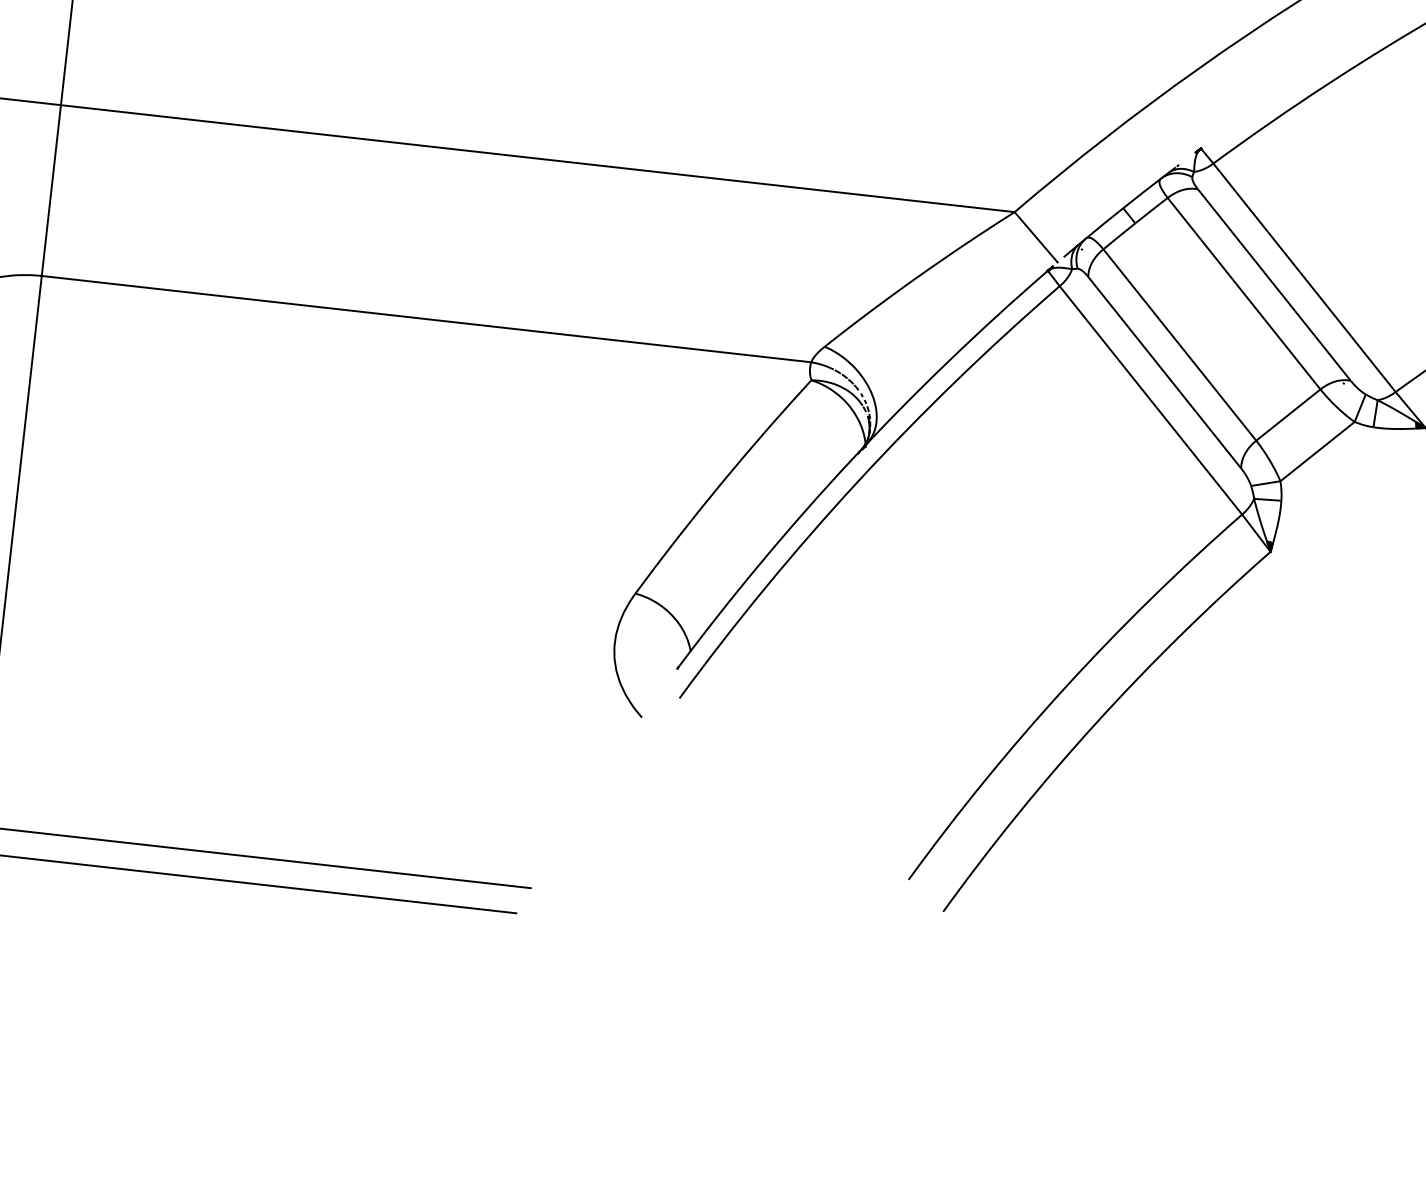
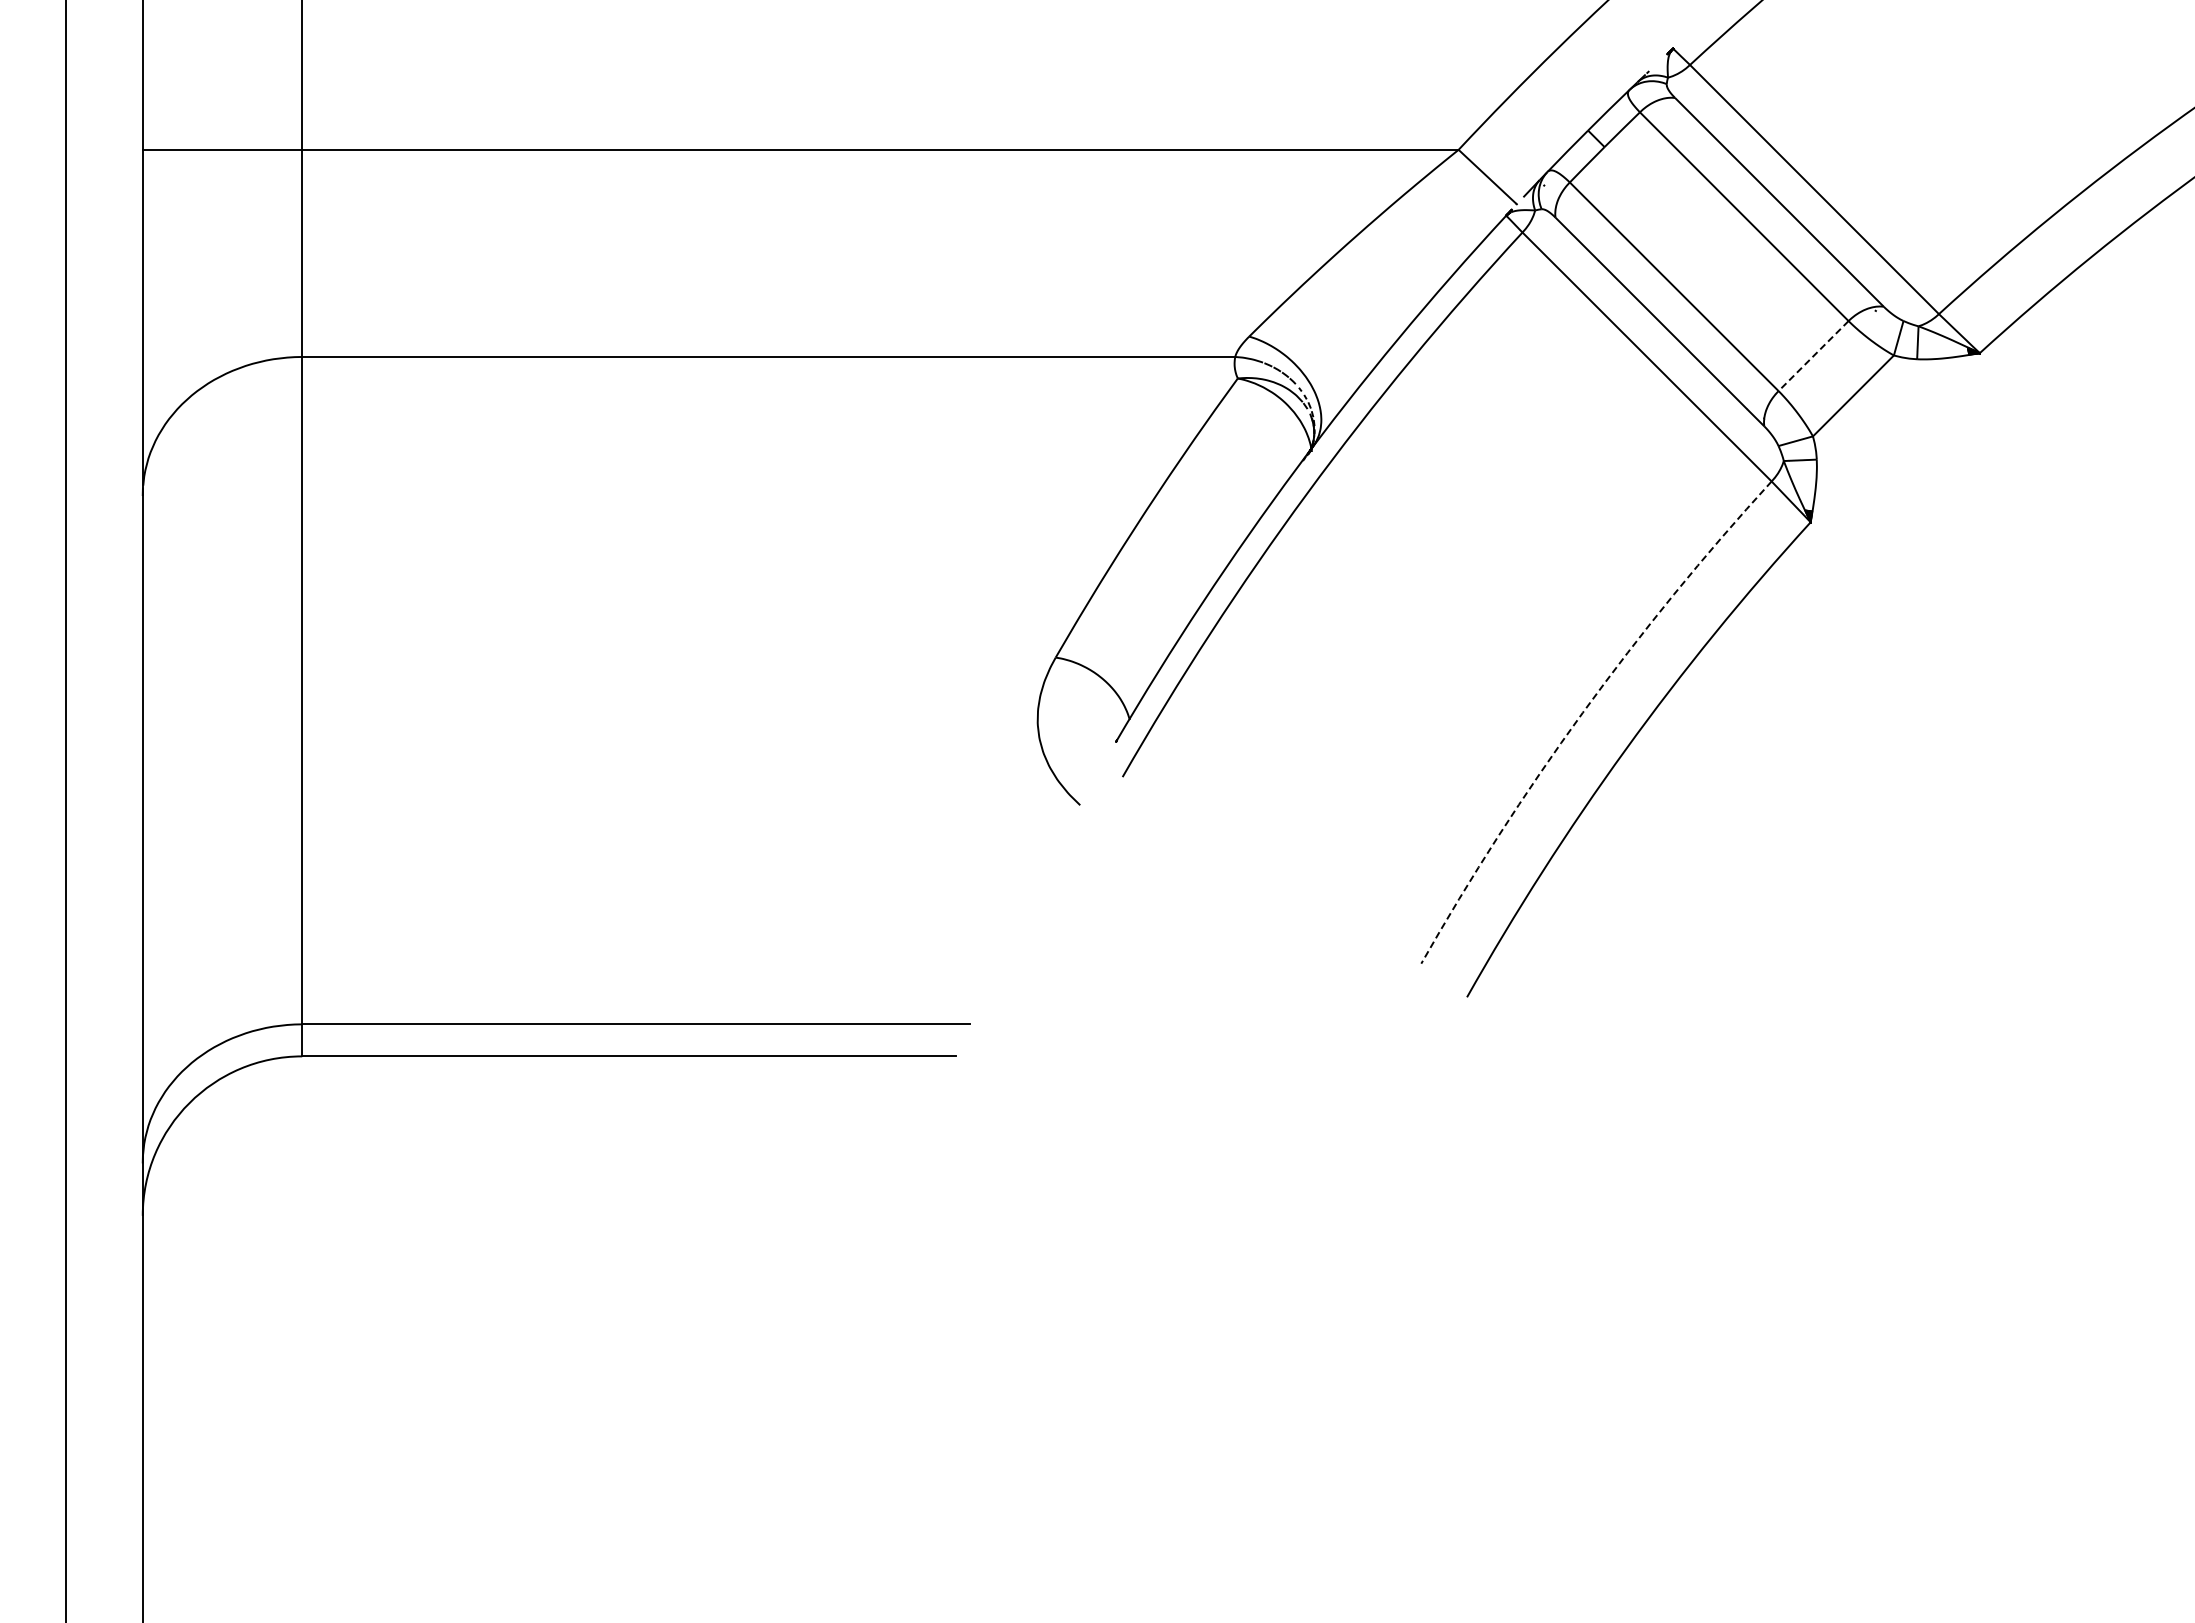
line: (1288, 415) -> (1813, 356), solid -> dashed
arc: (1064, 687) -> (1582, 712), solid -> dashed

